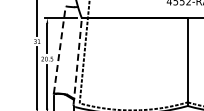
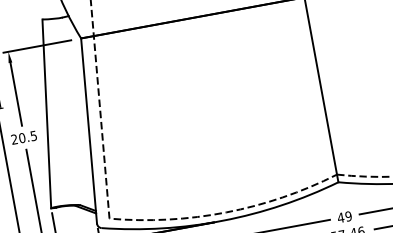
line: (59, 49) -> (46, 112), dashed -> solid
line: (77, 60) -> (88, 129), dashed -> solid

